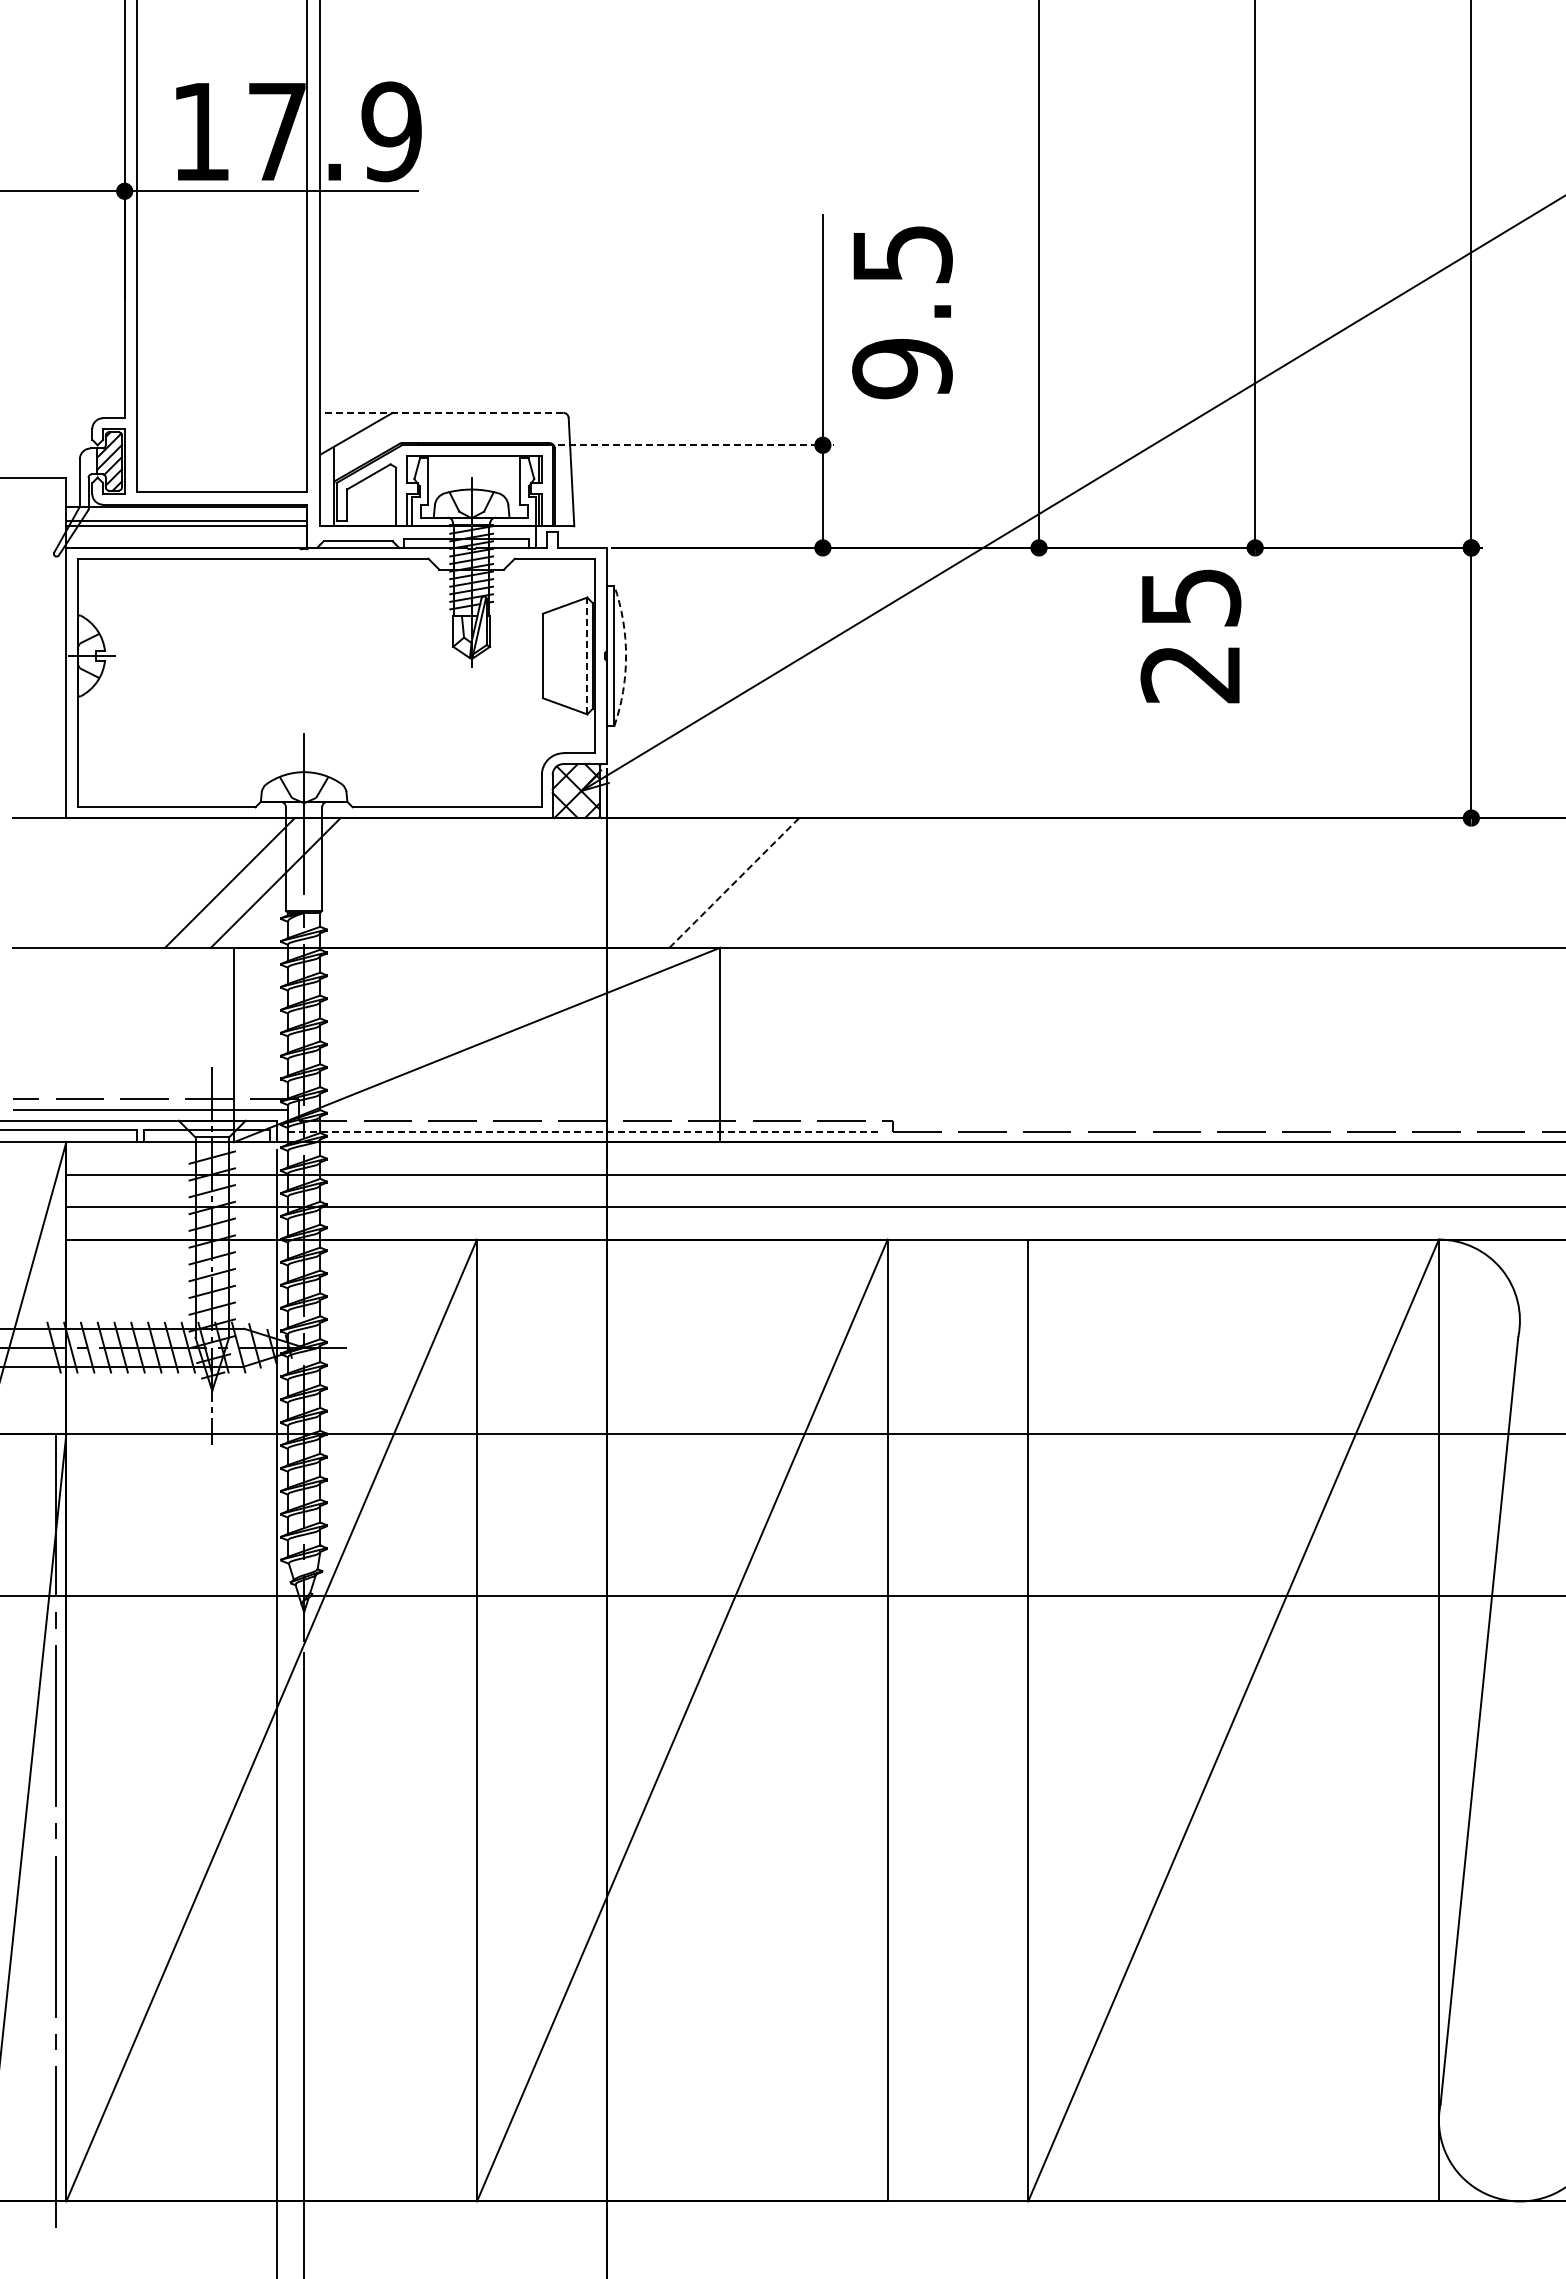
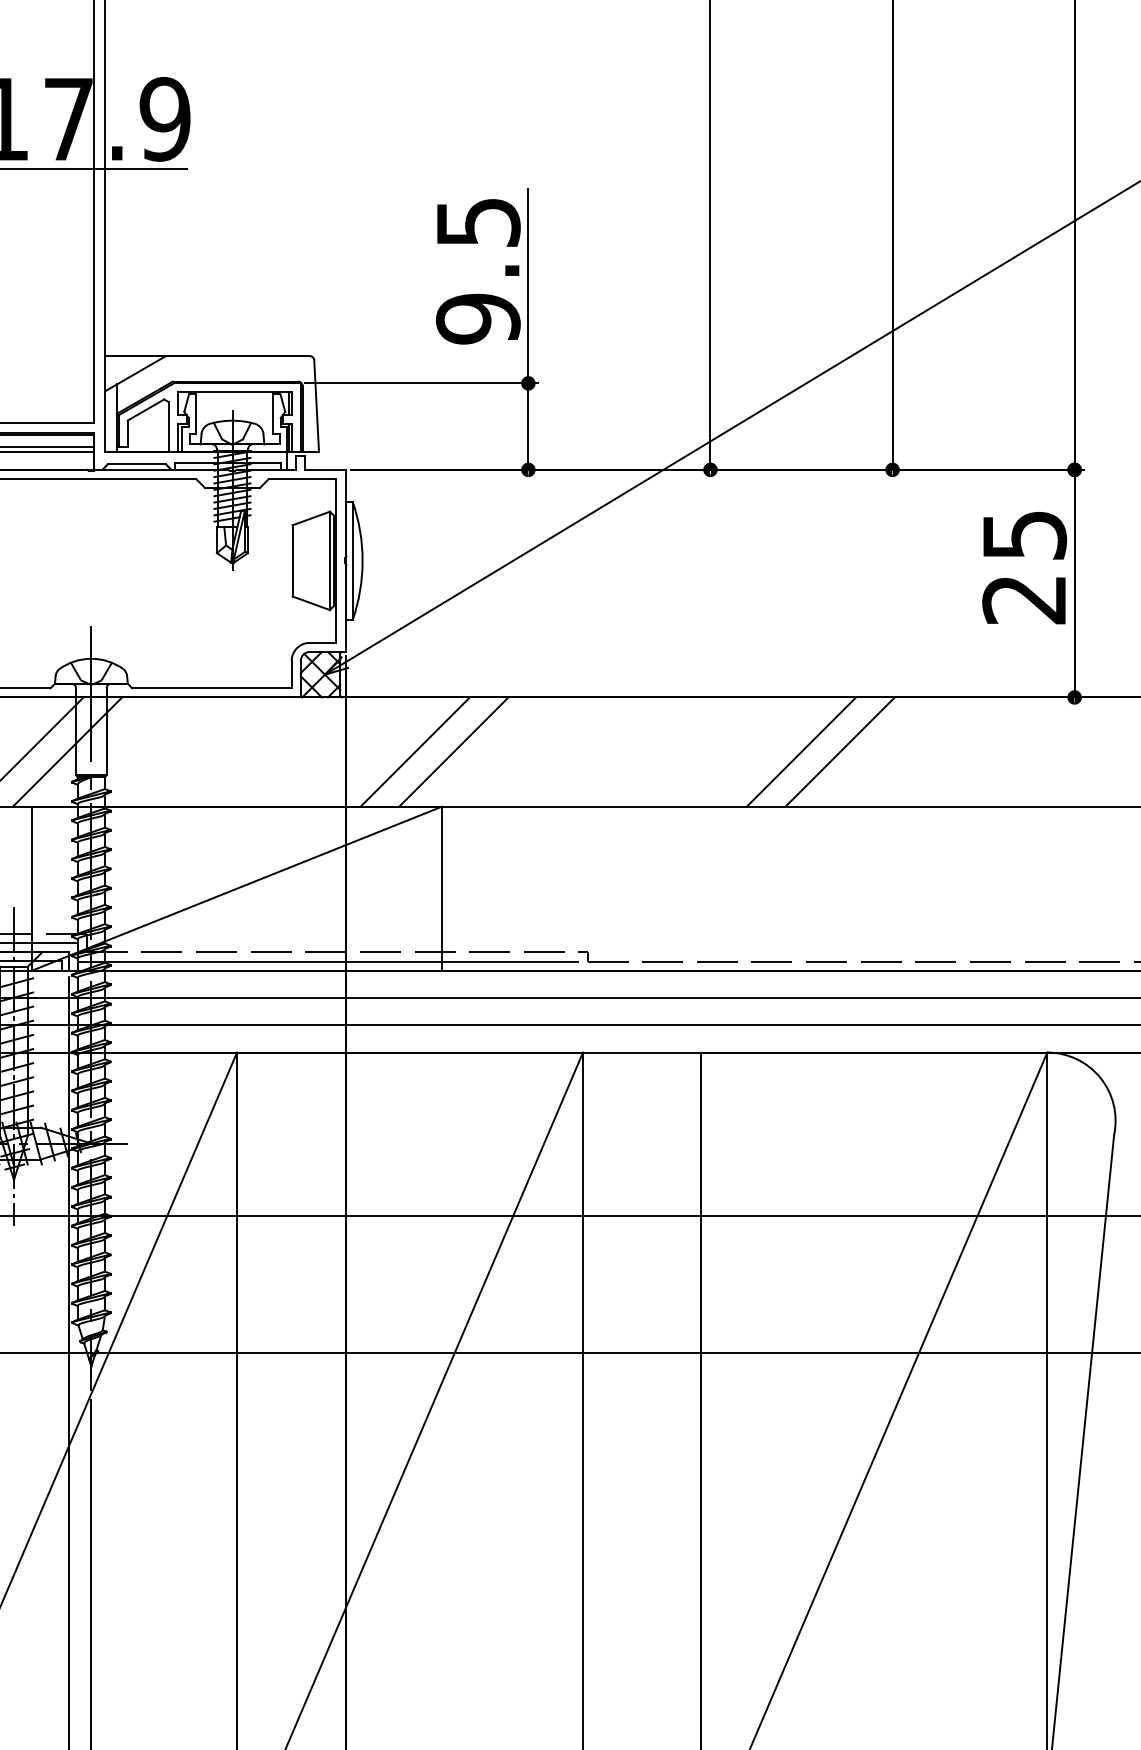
text: (902, 312) -> (478, 271), moved
line: (441, 412) -> (207, 355), dashed -> solid
line: (695, 445) -> (421, 383), dashed -> solid
text: (1190, 636) -> (1024, 568), moved
line: (587, 655) -> (330, 560), dashed -> solid
arc: (626, 655) -> (362, 560), dashed -> solid
line: (688, 882) -> (415, 751), added
line: (734, 882) -> (453, 751), dashed -> solid
line: (1146, 882) -> (801, 751), added
line: (1192, 882) -> (839, 751), added
line: (585, 1131) -> (328, 961), dashed -> solid

